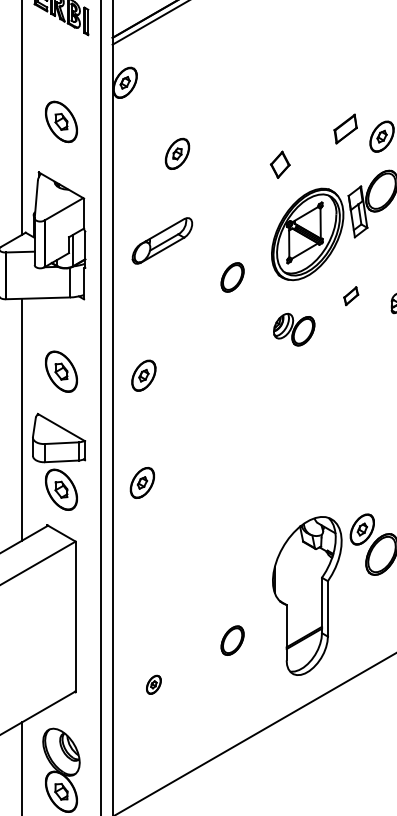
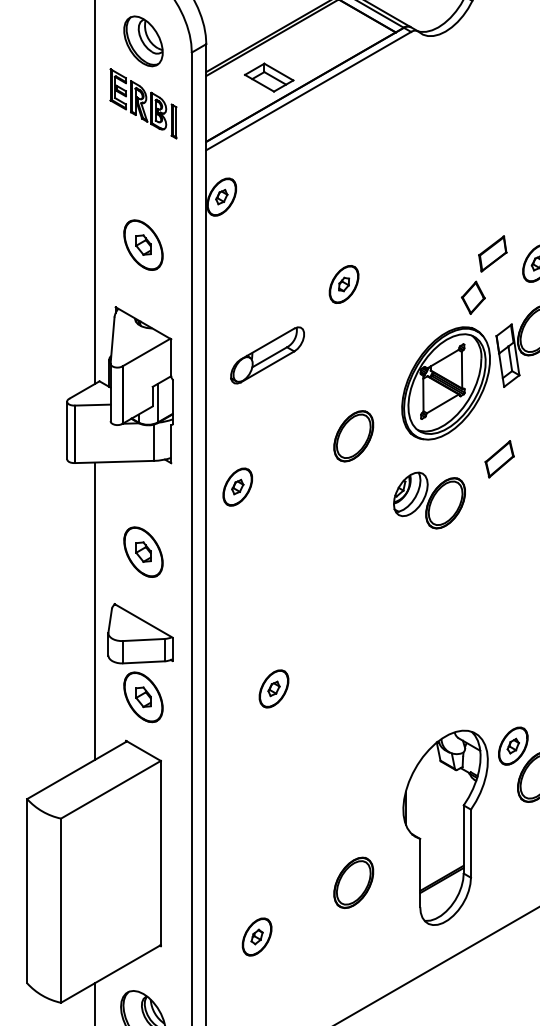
part: (177, 153) -> (343, 284), moved
part: (280, 164) -> (473, 297), moved
part: (162, 241) -> (267, 355), moved
part: (232, 277) -> (353, 436), size x1.43
part: (351, 296) -> (499, 459), size x1.67
part: (294, 329) -> (429, 500), size x1.43
part: (143, 375) -> (237, 486), moved
part: (142, 482) -> (273, 688), moved
part: (232, 640) -> (353, 882), size x1.43
part: (153, 684) -> (256, 936), size x1.67

